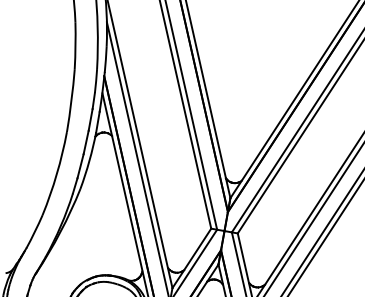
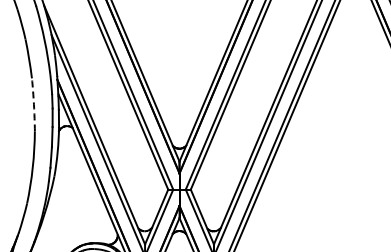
arc: (71, 100) -> (33, 104), solid -> dashed

